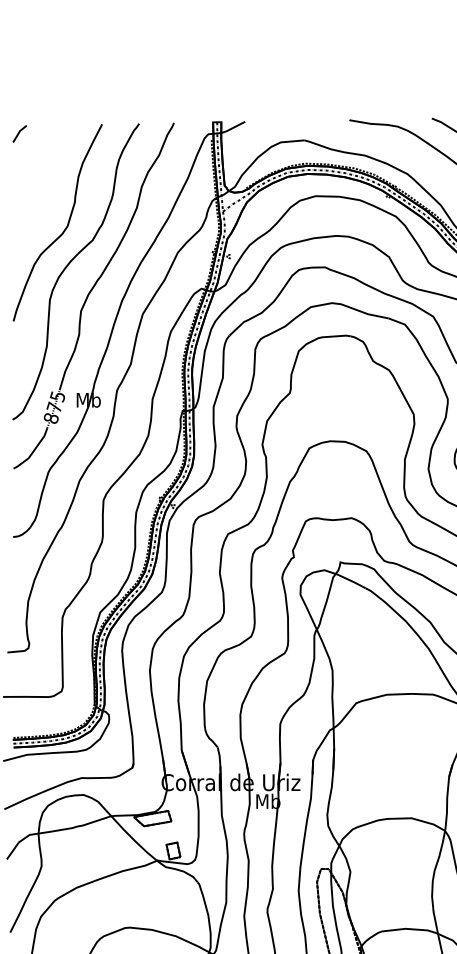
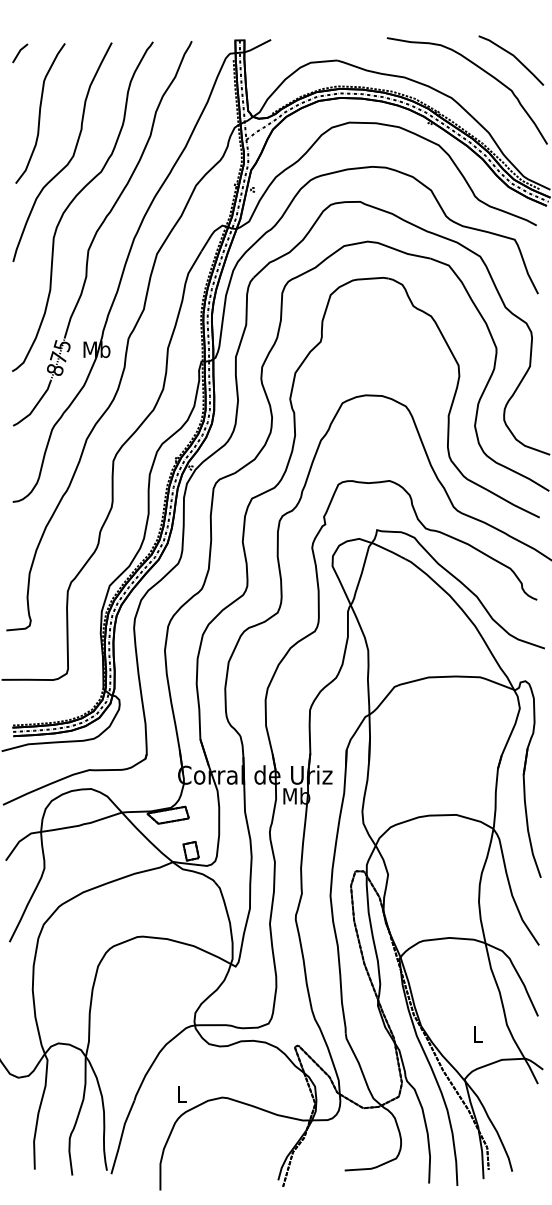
curve: (38, 187) -> (40, 113), added

